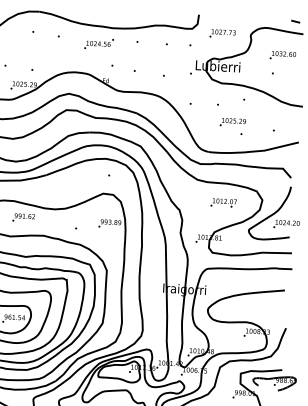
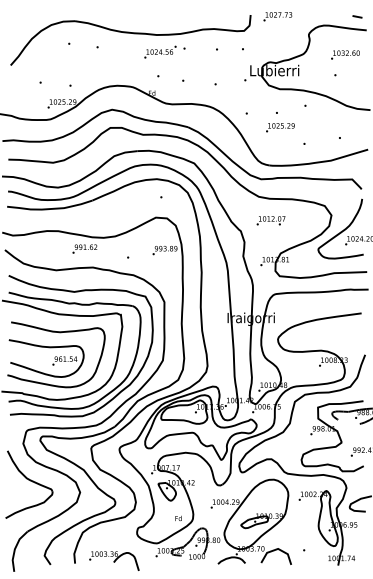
text: (222, 33) -> (277, 16), moved
text: (99, 43) -> (160, 51), moved
text: (233, 122) -> (280, 127), moved
text: (223, 202) -> (270, 220), moved
text: (23, 217) -> (84, 248), moved

